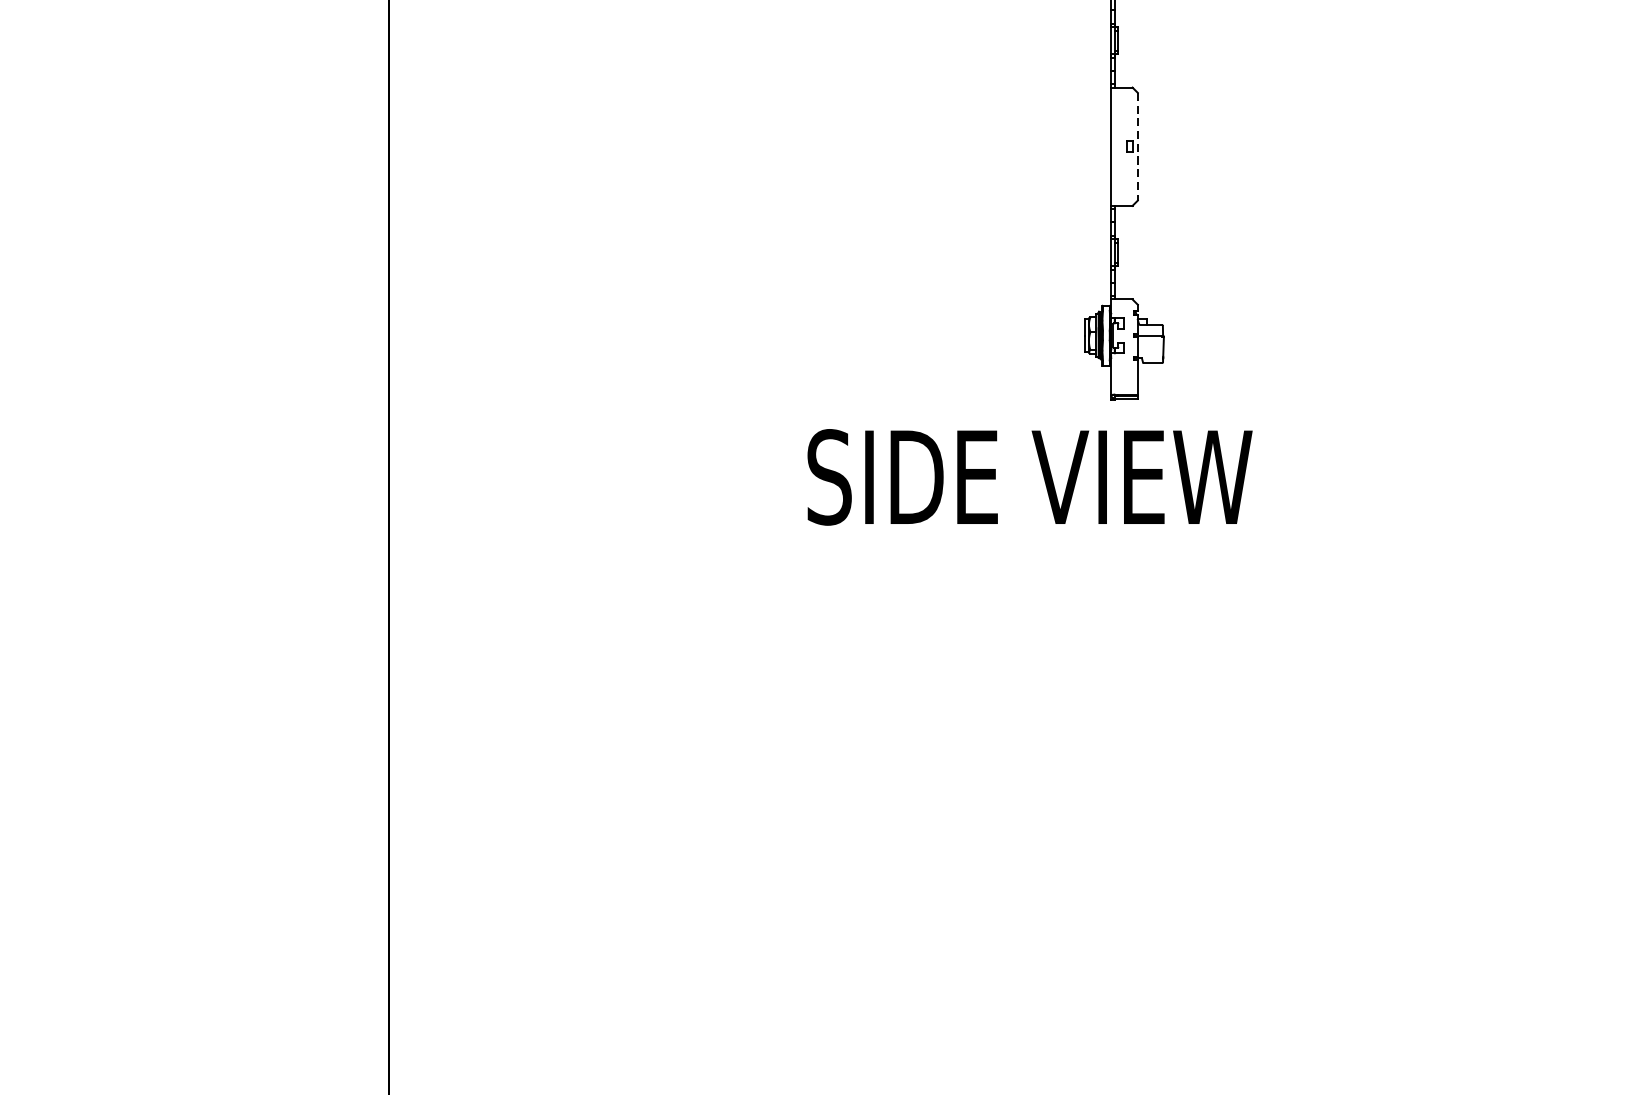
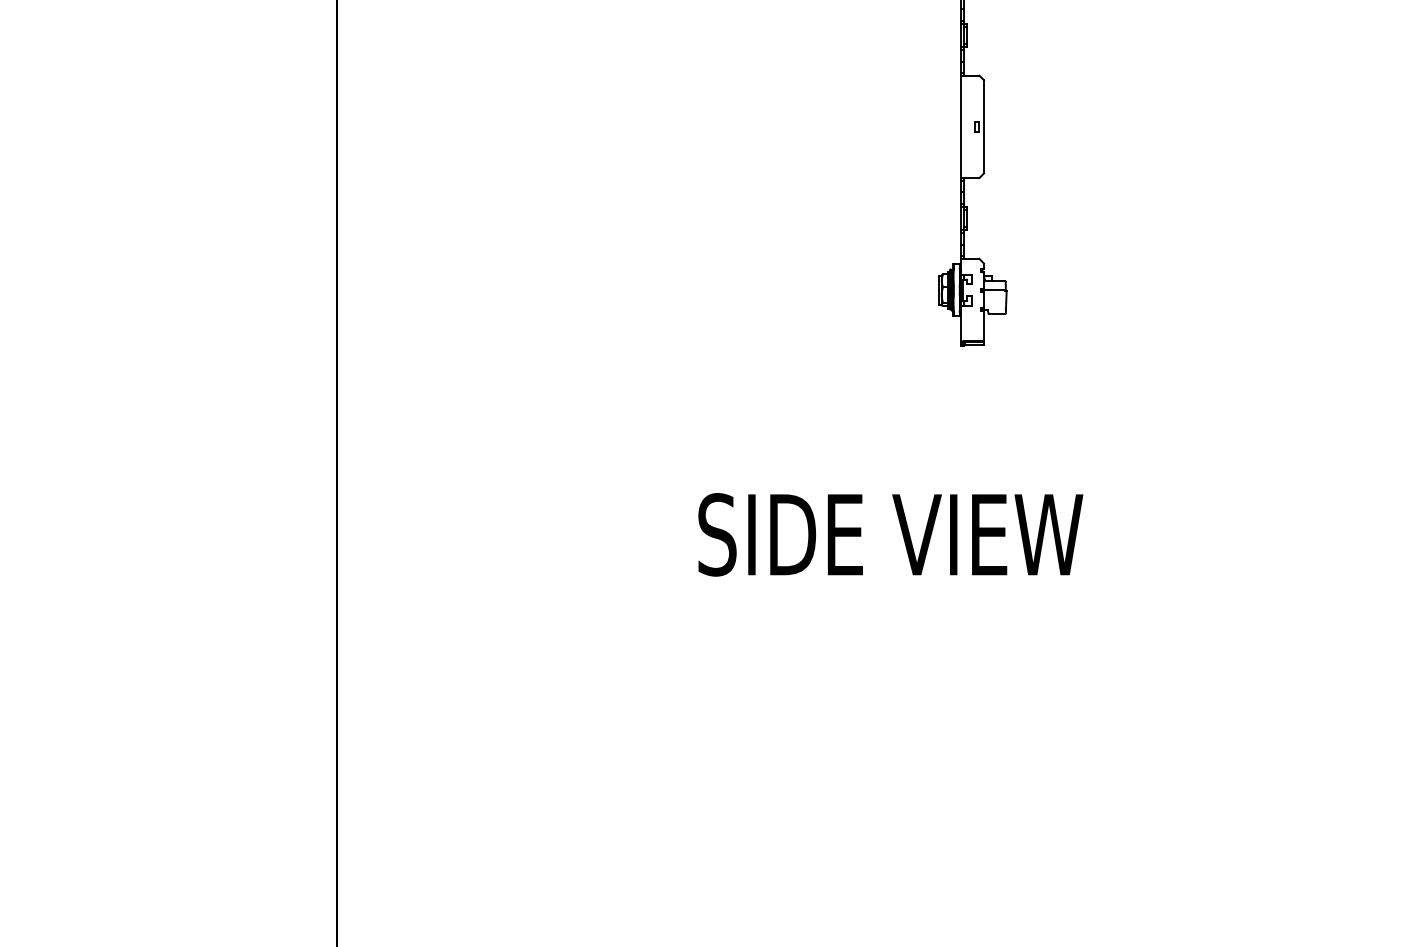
line: (1138, 146) -> (984, 126), dashed -> solid
text: (1029, 476) -> (890, 534), moved

